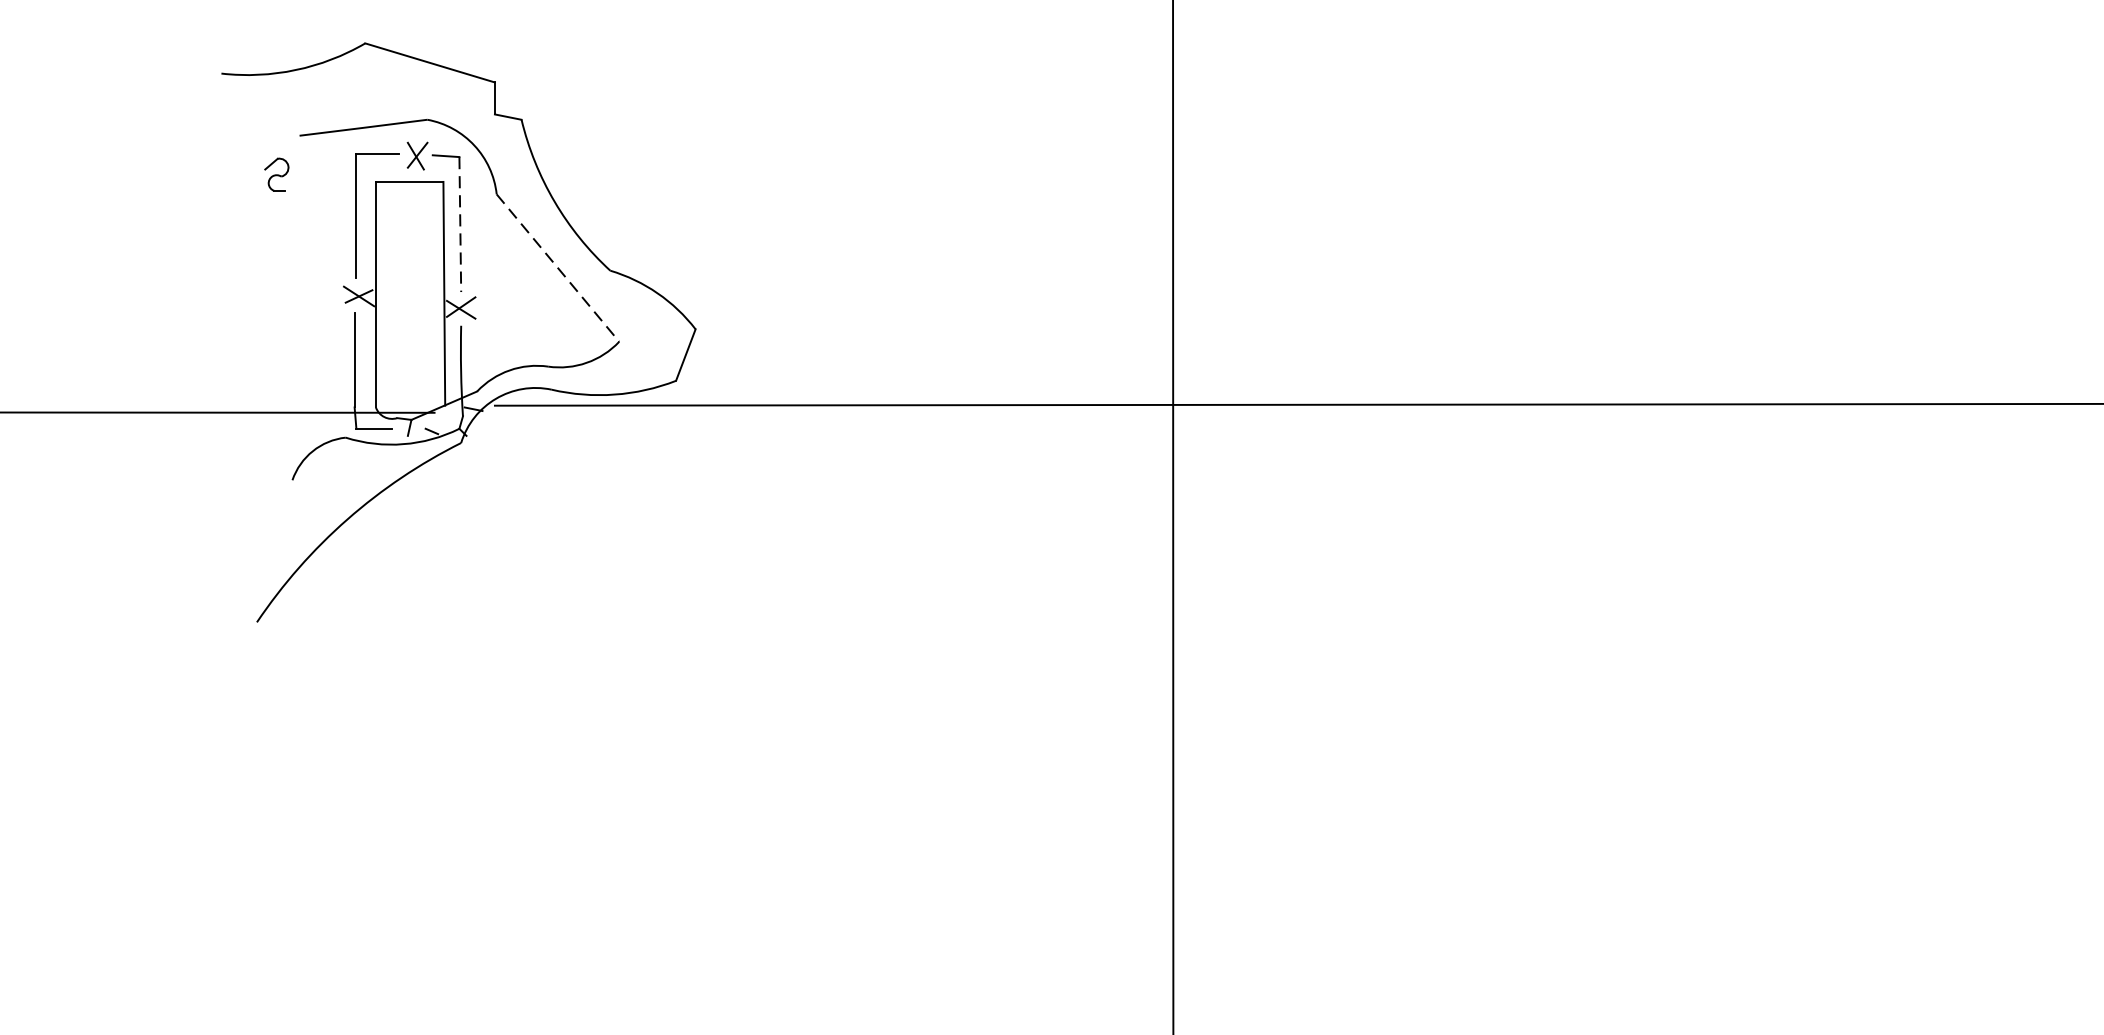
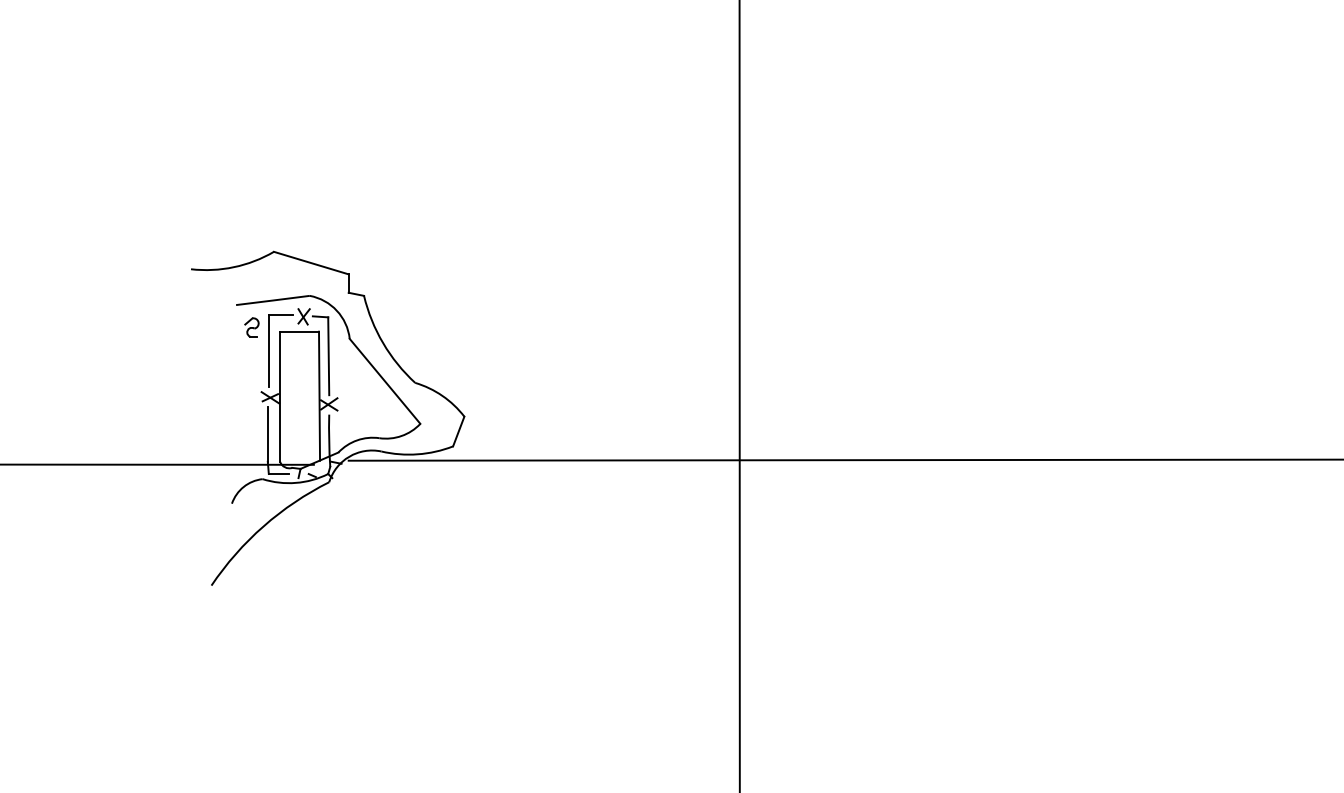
part: (276, 174) -> (251, 327), moved
line: (459, 224) -> (328, 356), dashed -> solid
line: (558, 268) -> (385, 381), dashed -> solid

